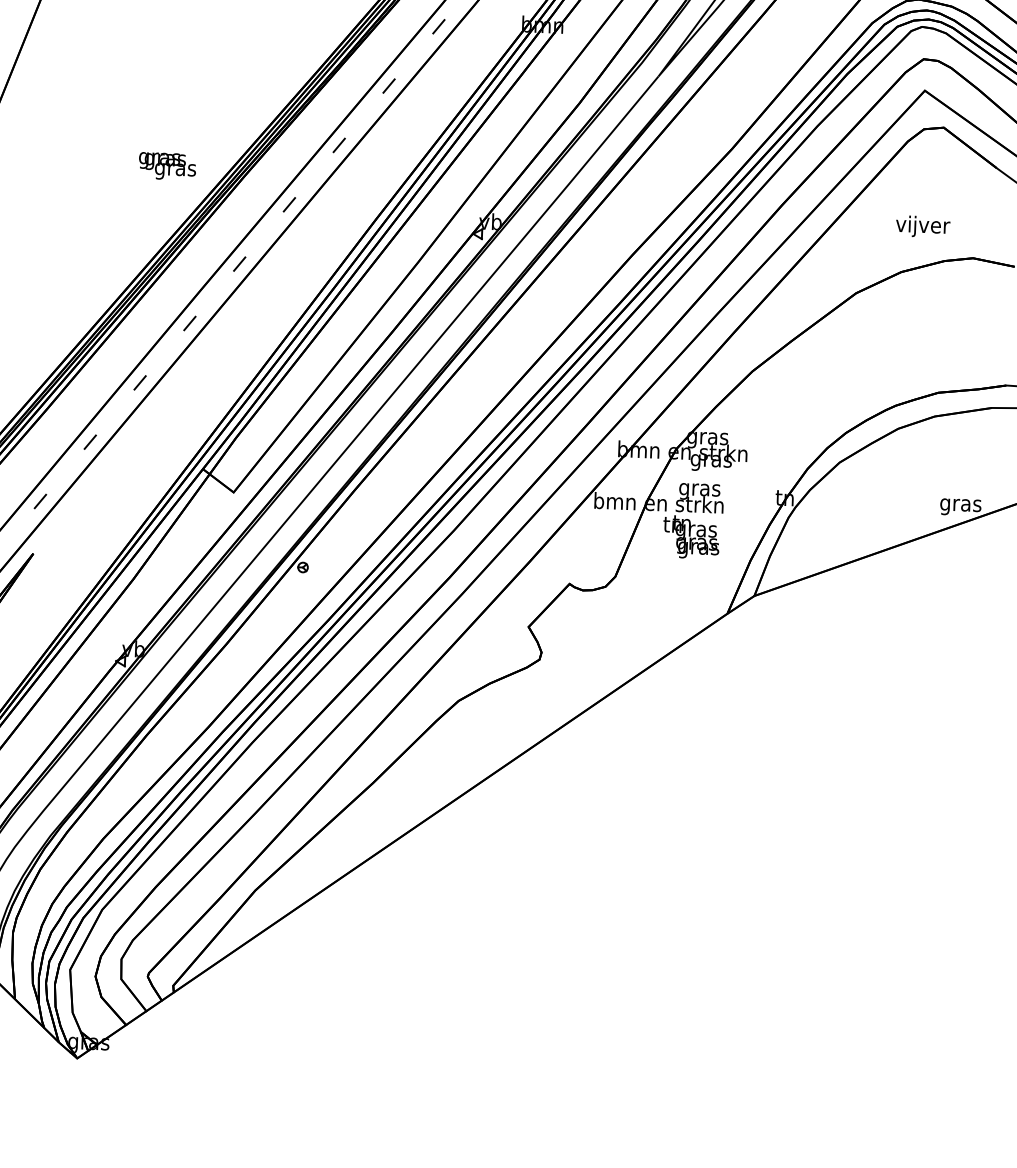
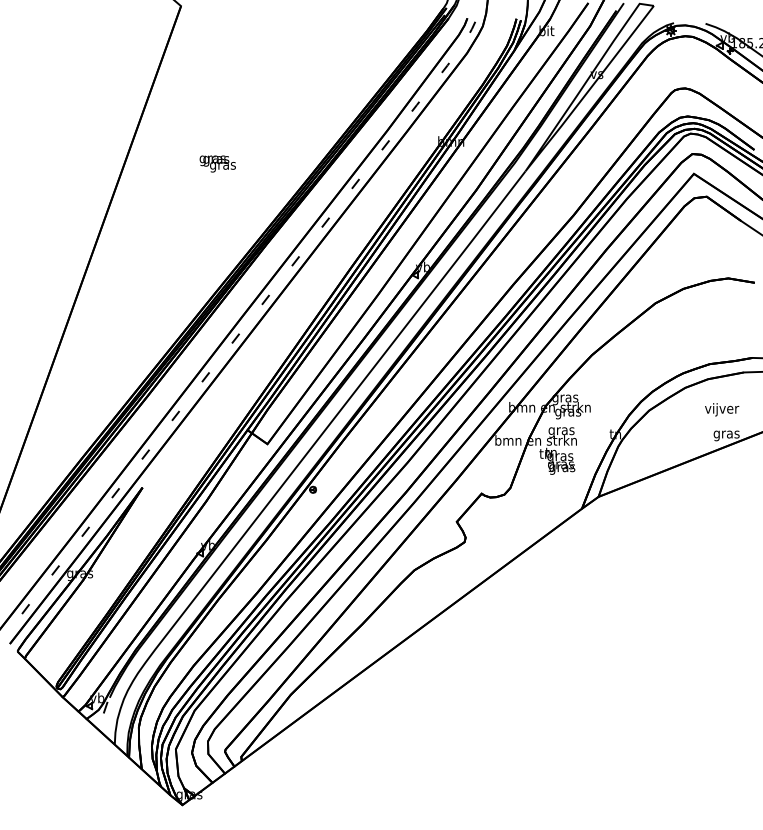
text: (167, 165) -> (217, 163), moved
text: (923, 226) -> (722, 409), moved

